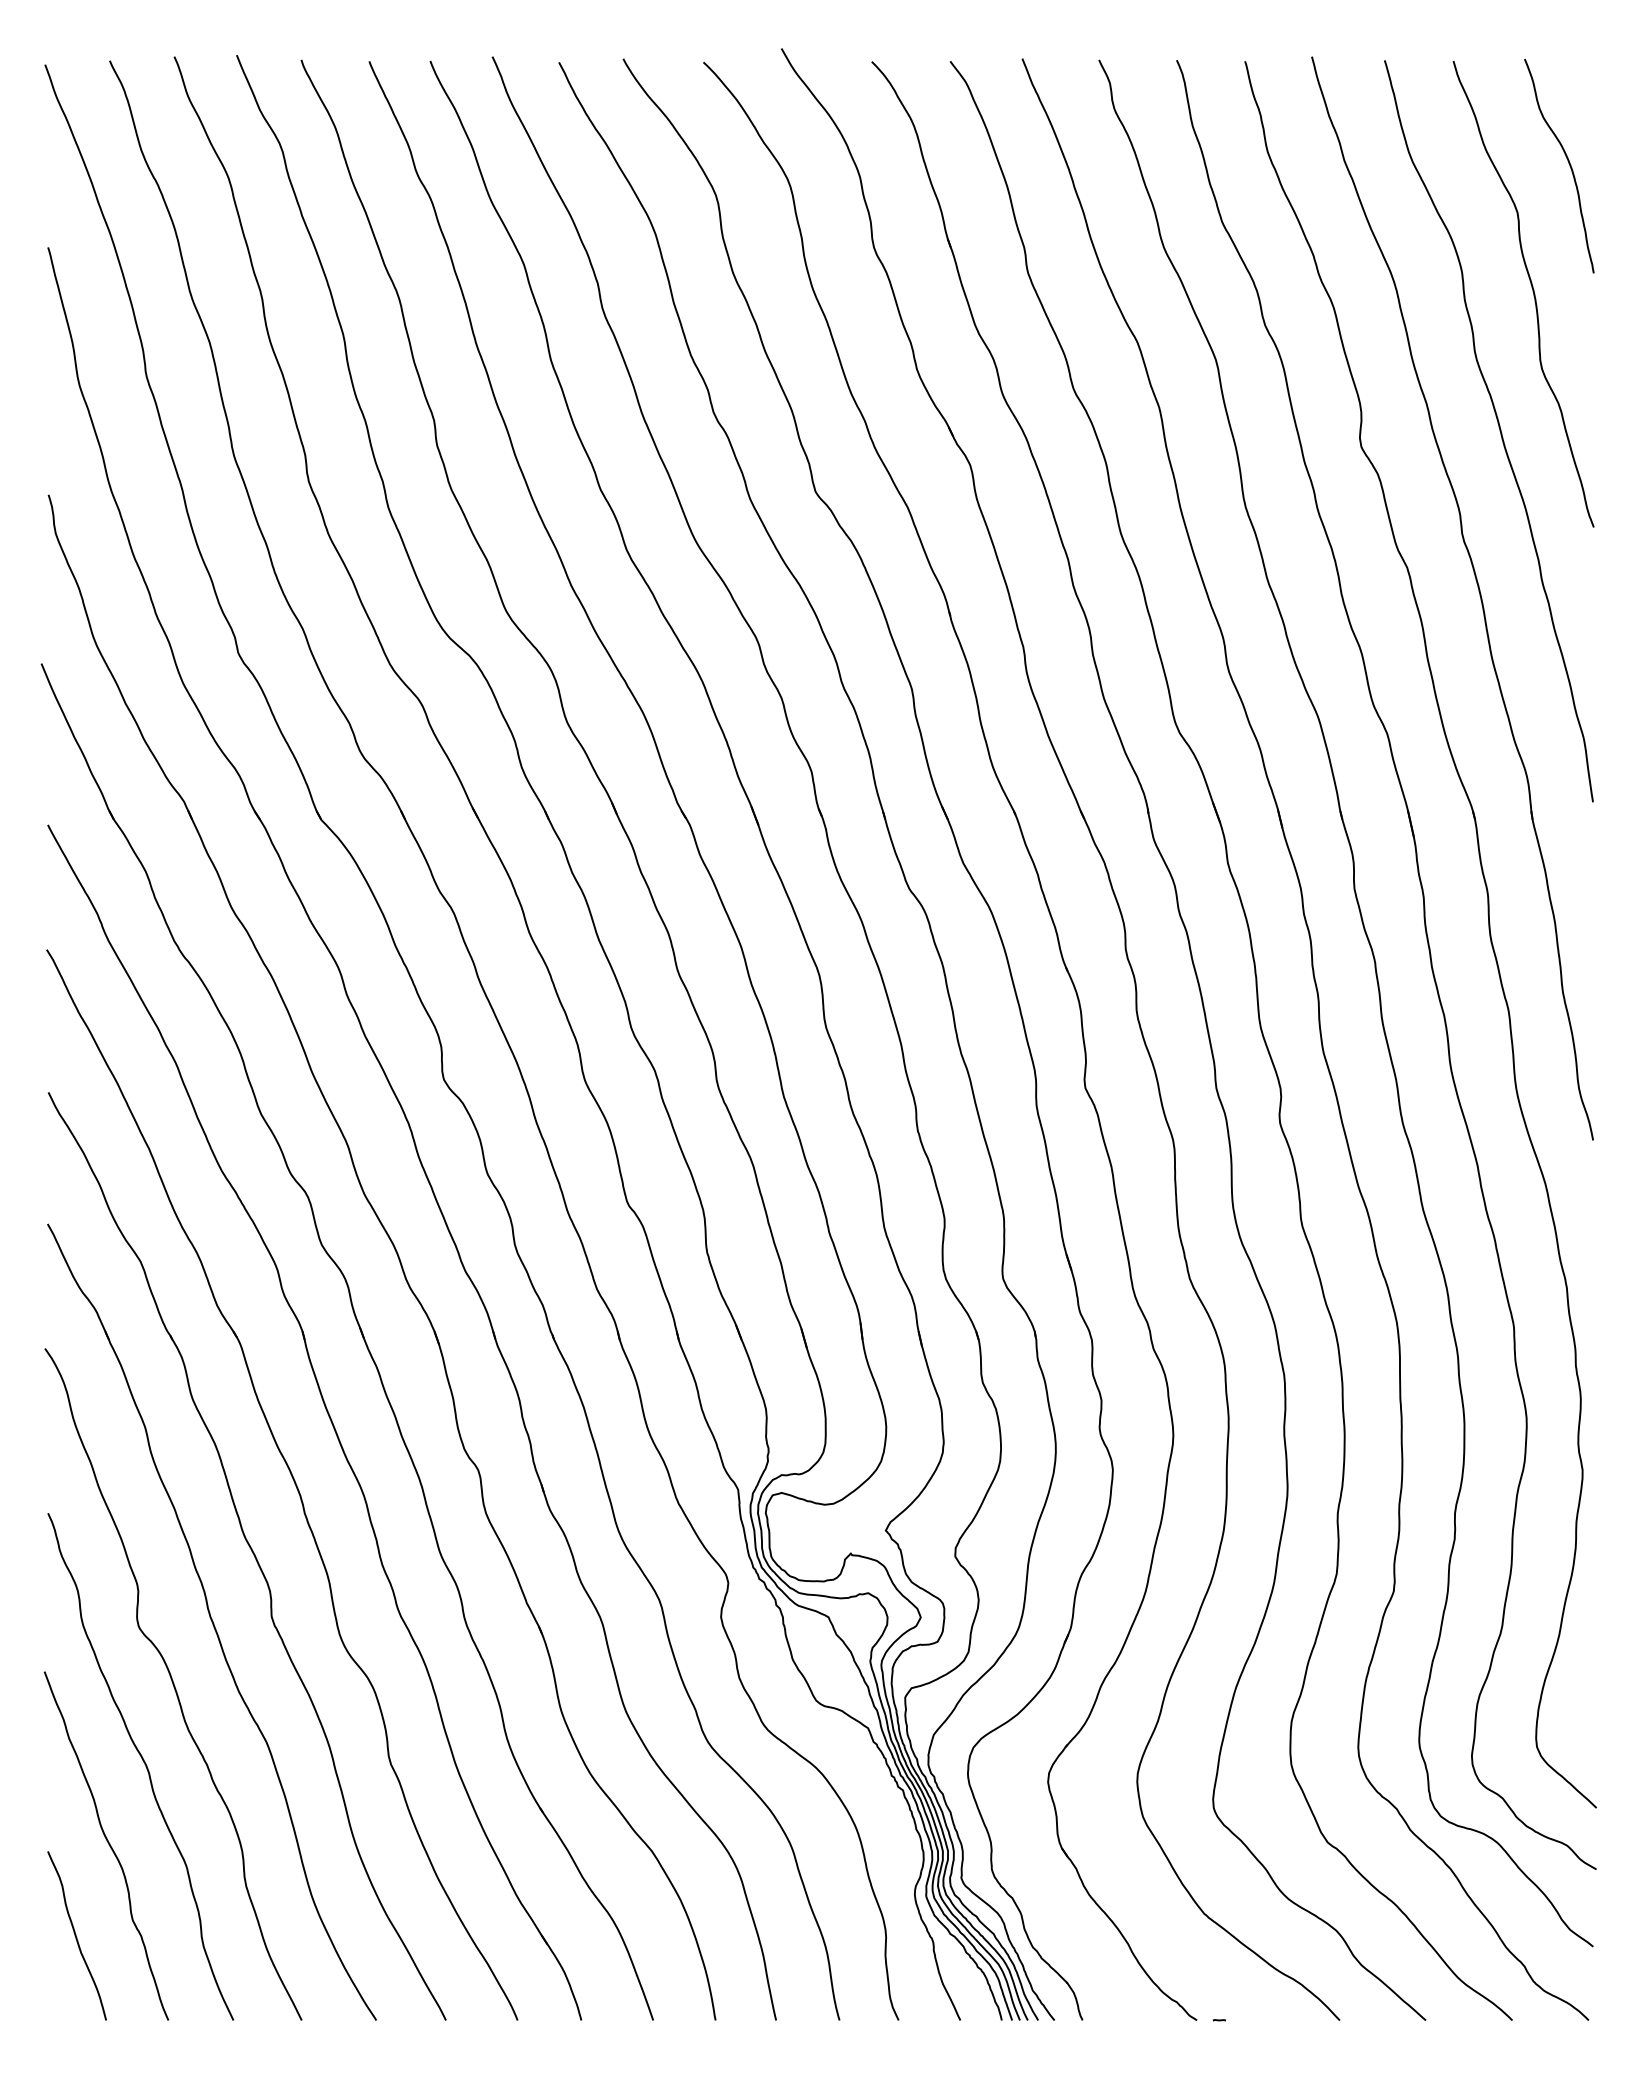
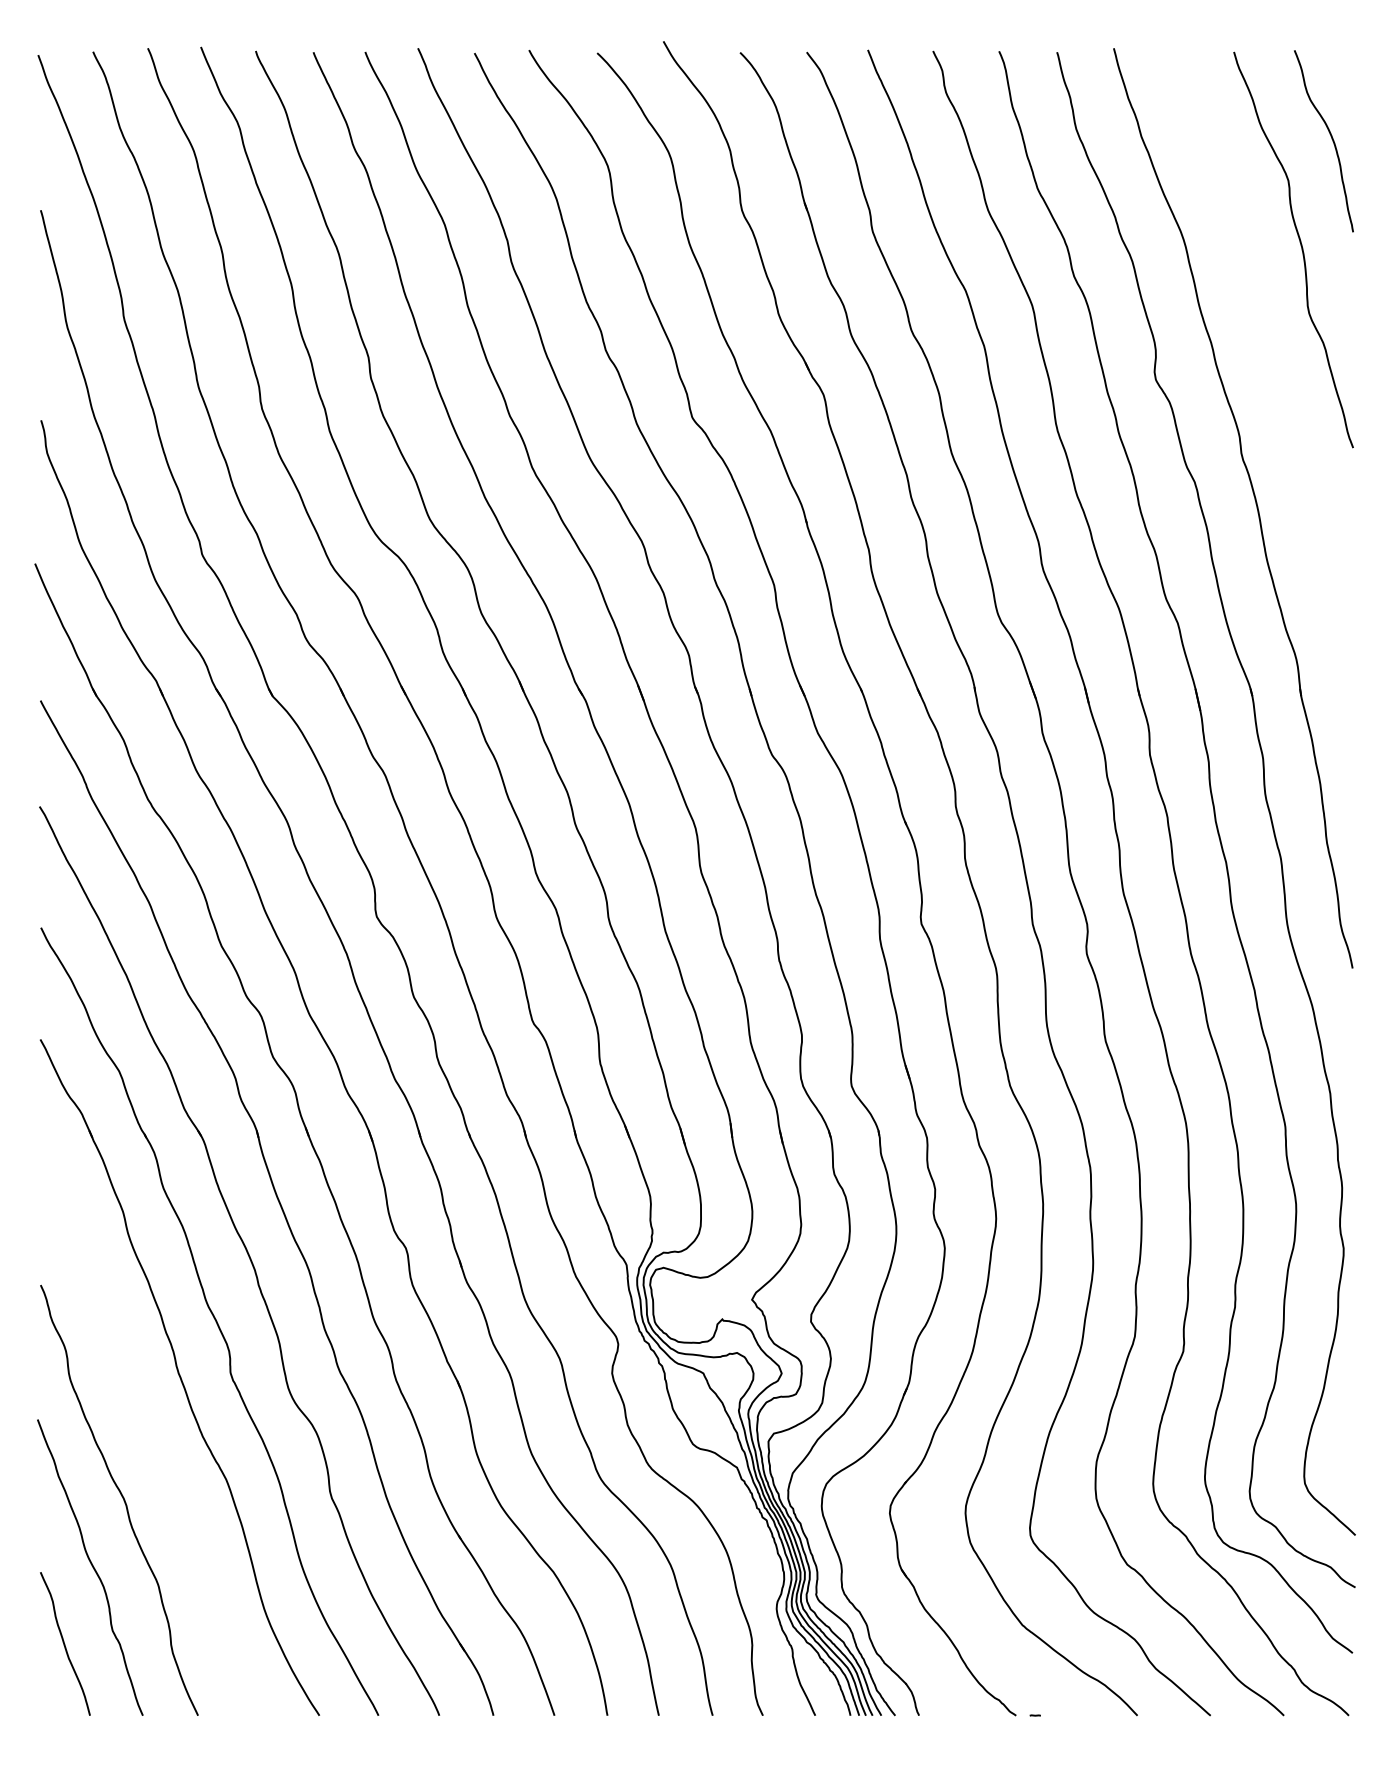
curve: (1498, 427) -> (1272, 363), removed
curve: (173, 1684) -> (147, 1430), removed

